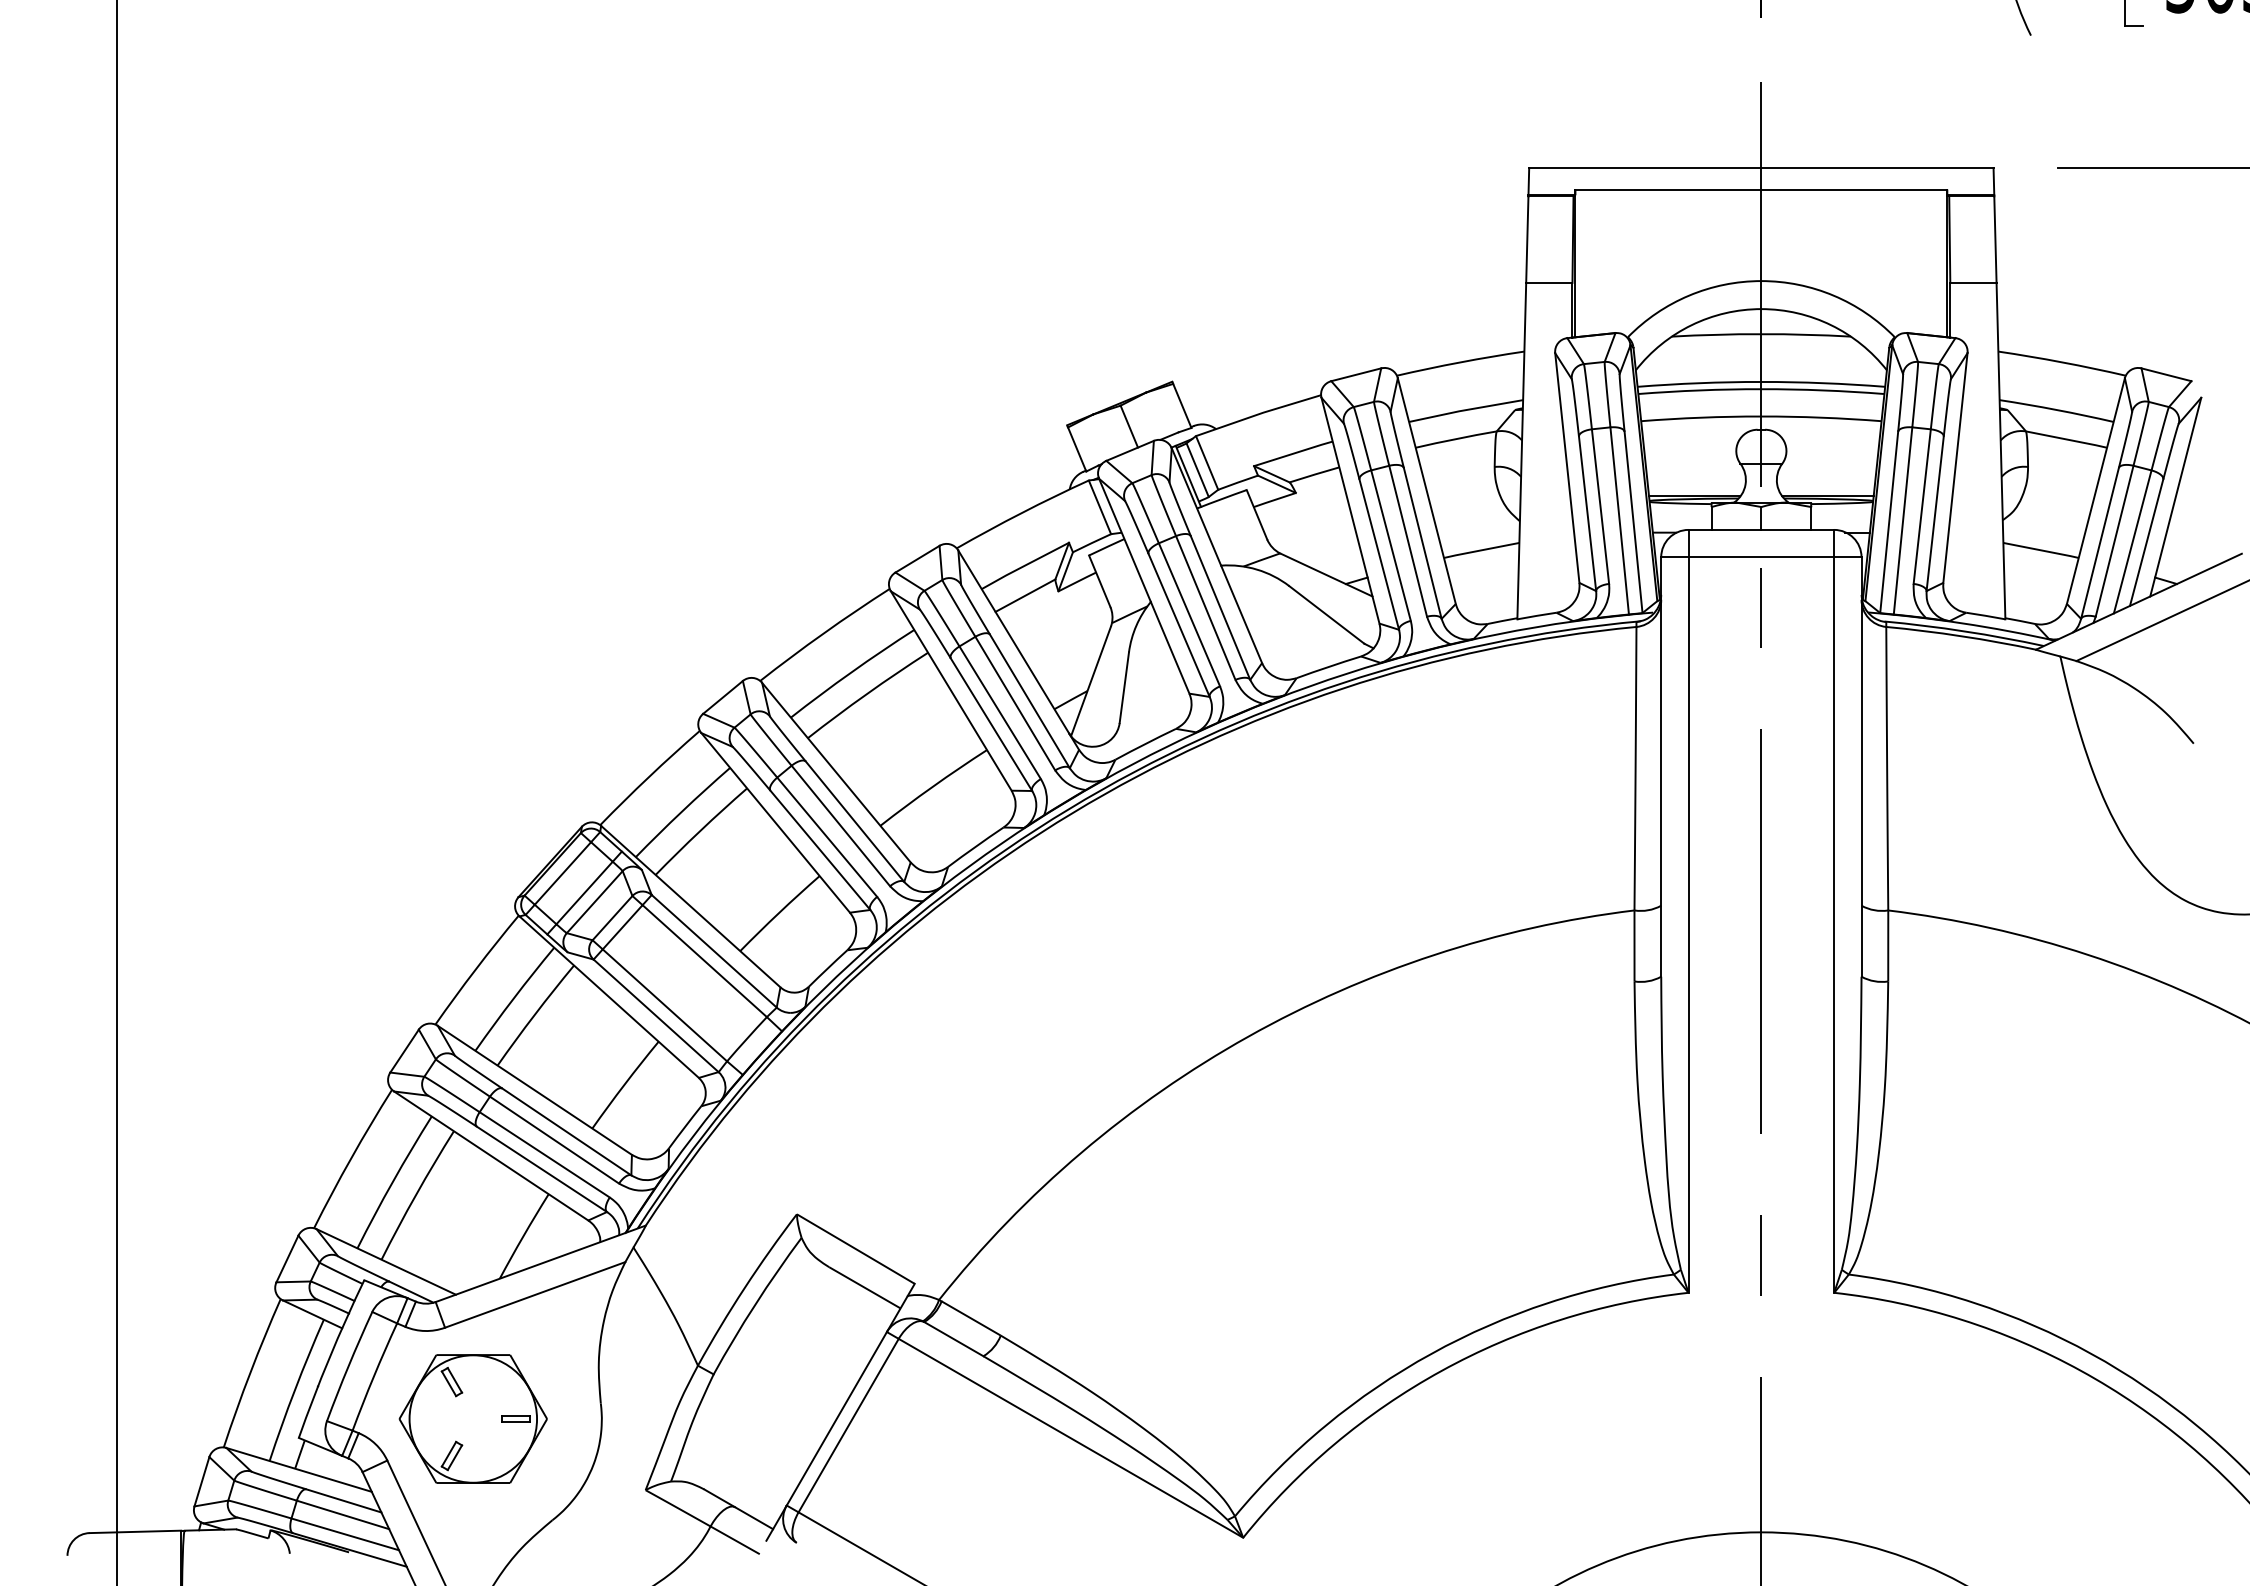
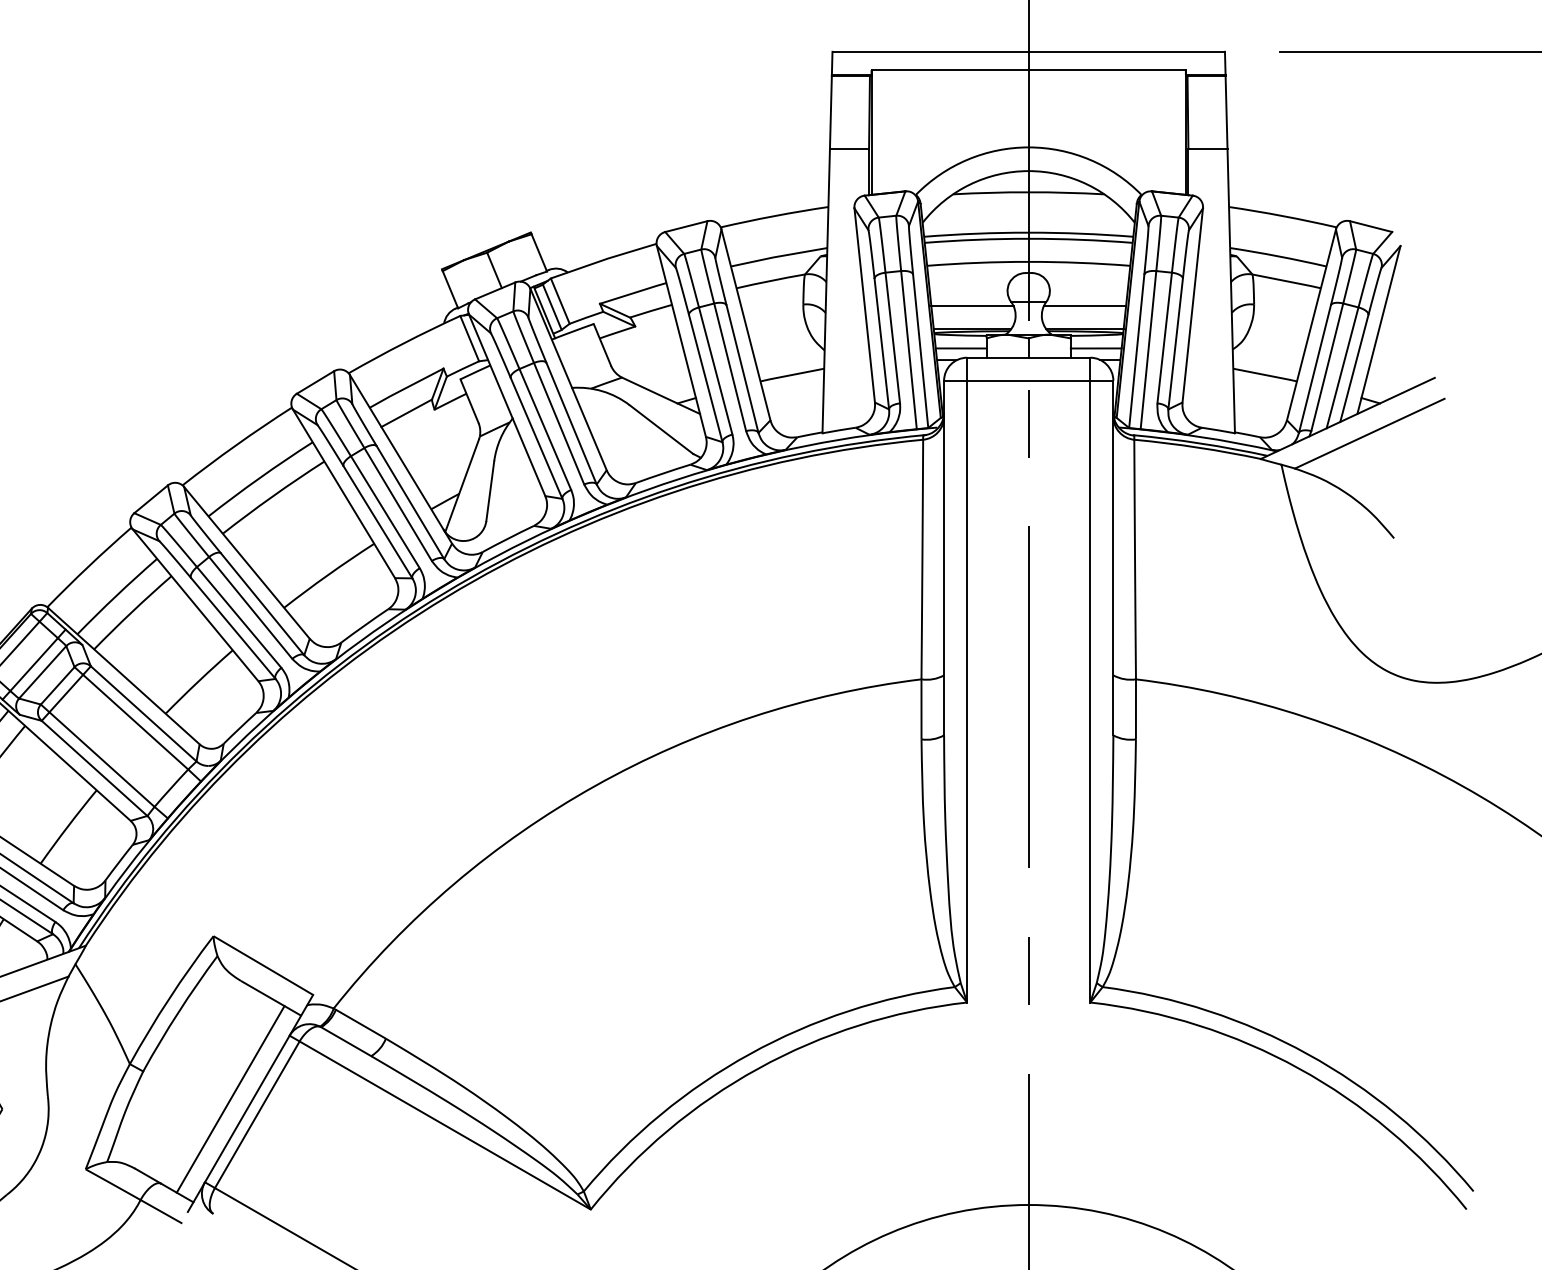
line: (1694, 469) -> (972, 306), added
line: (1827, 469) -> (1084, 306), added
line: (1681, 518) -> (961, 348), added
line: (1841, 518) -> (1096, 348), added
line: (816, 1407) -> (230, 1099), added

